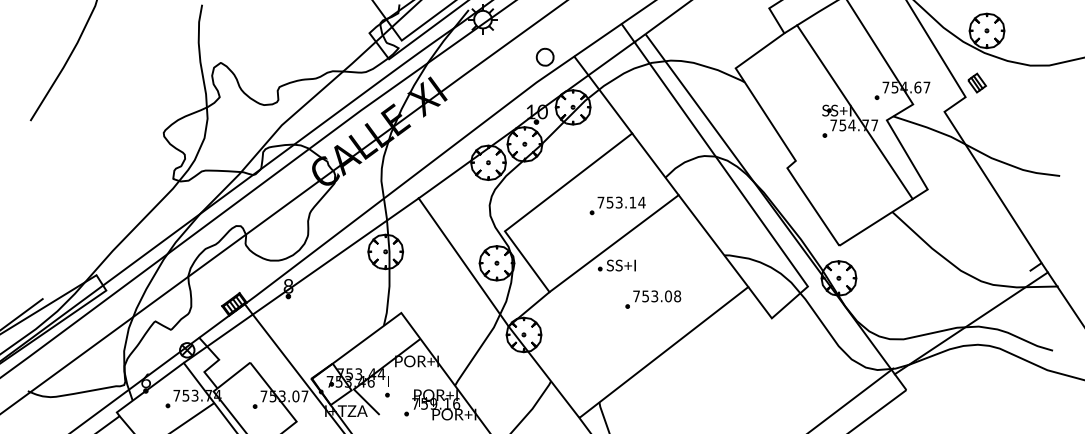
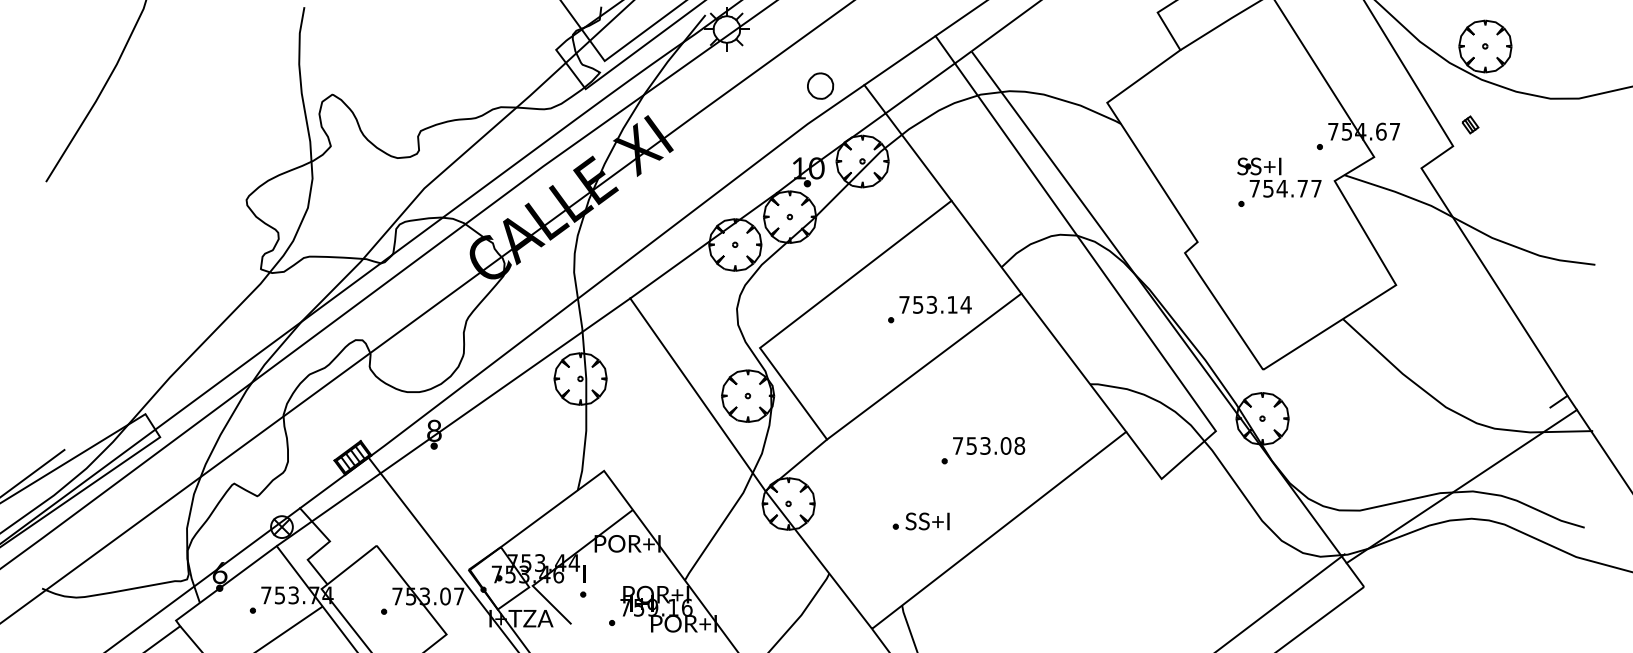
part: (976, 82) -> (1469, 124), size x0.6
line: (854, 112) -> (1285, 169), removed
part: (616, 265) -> (920, 521), moved

